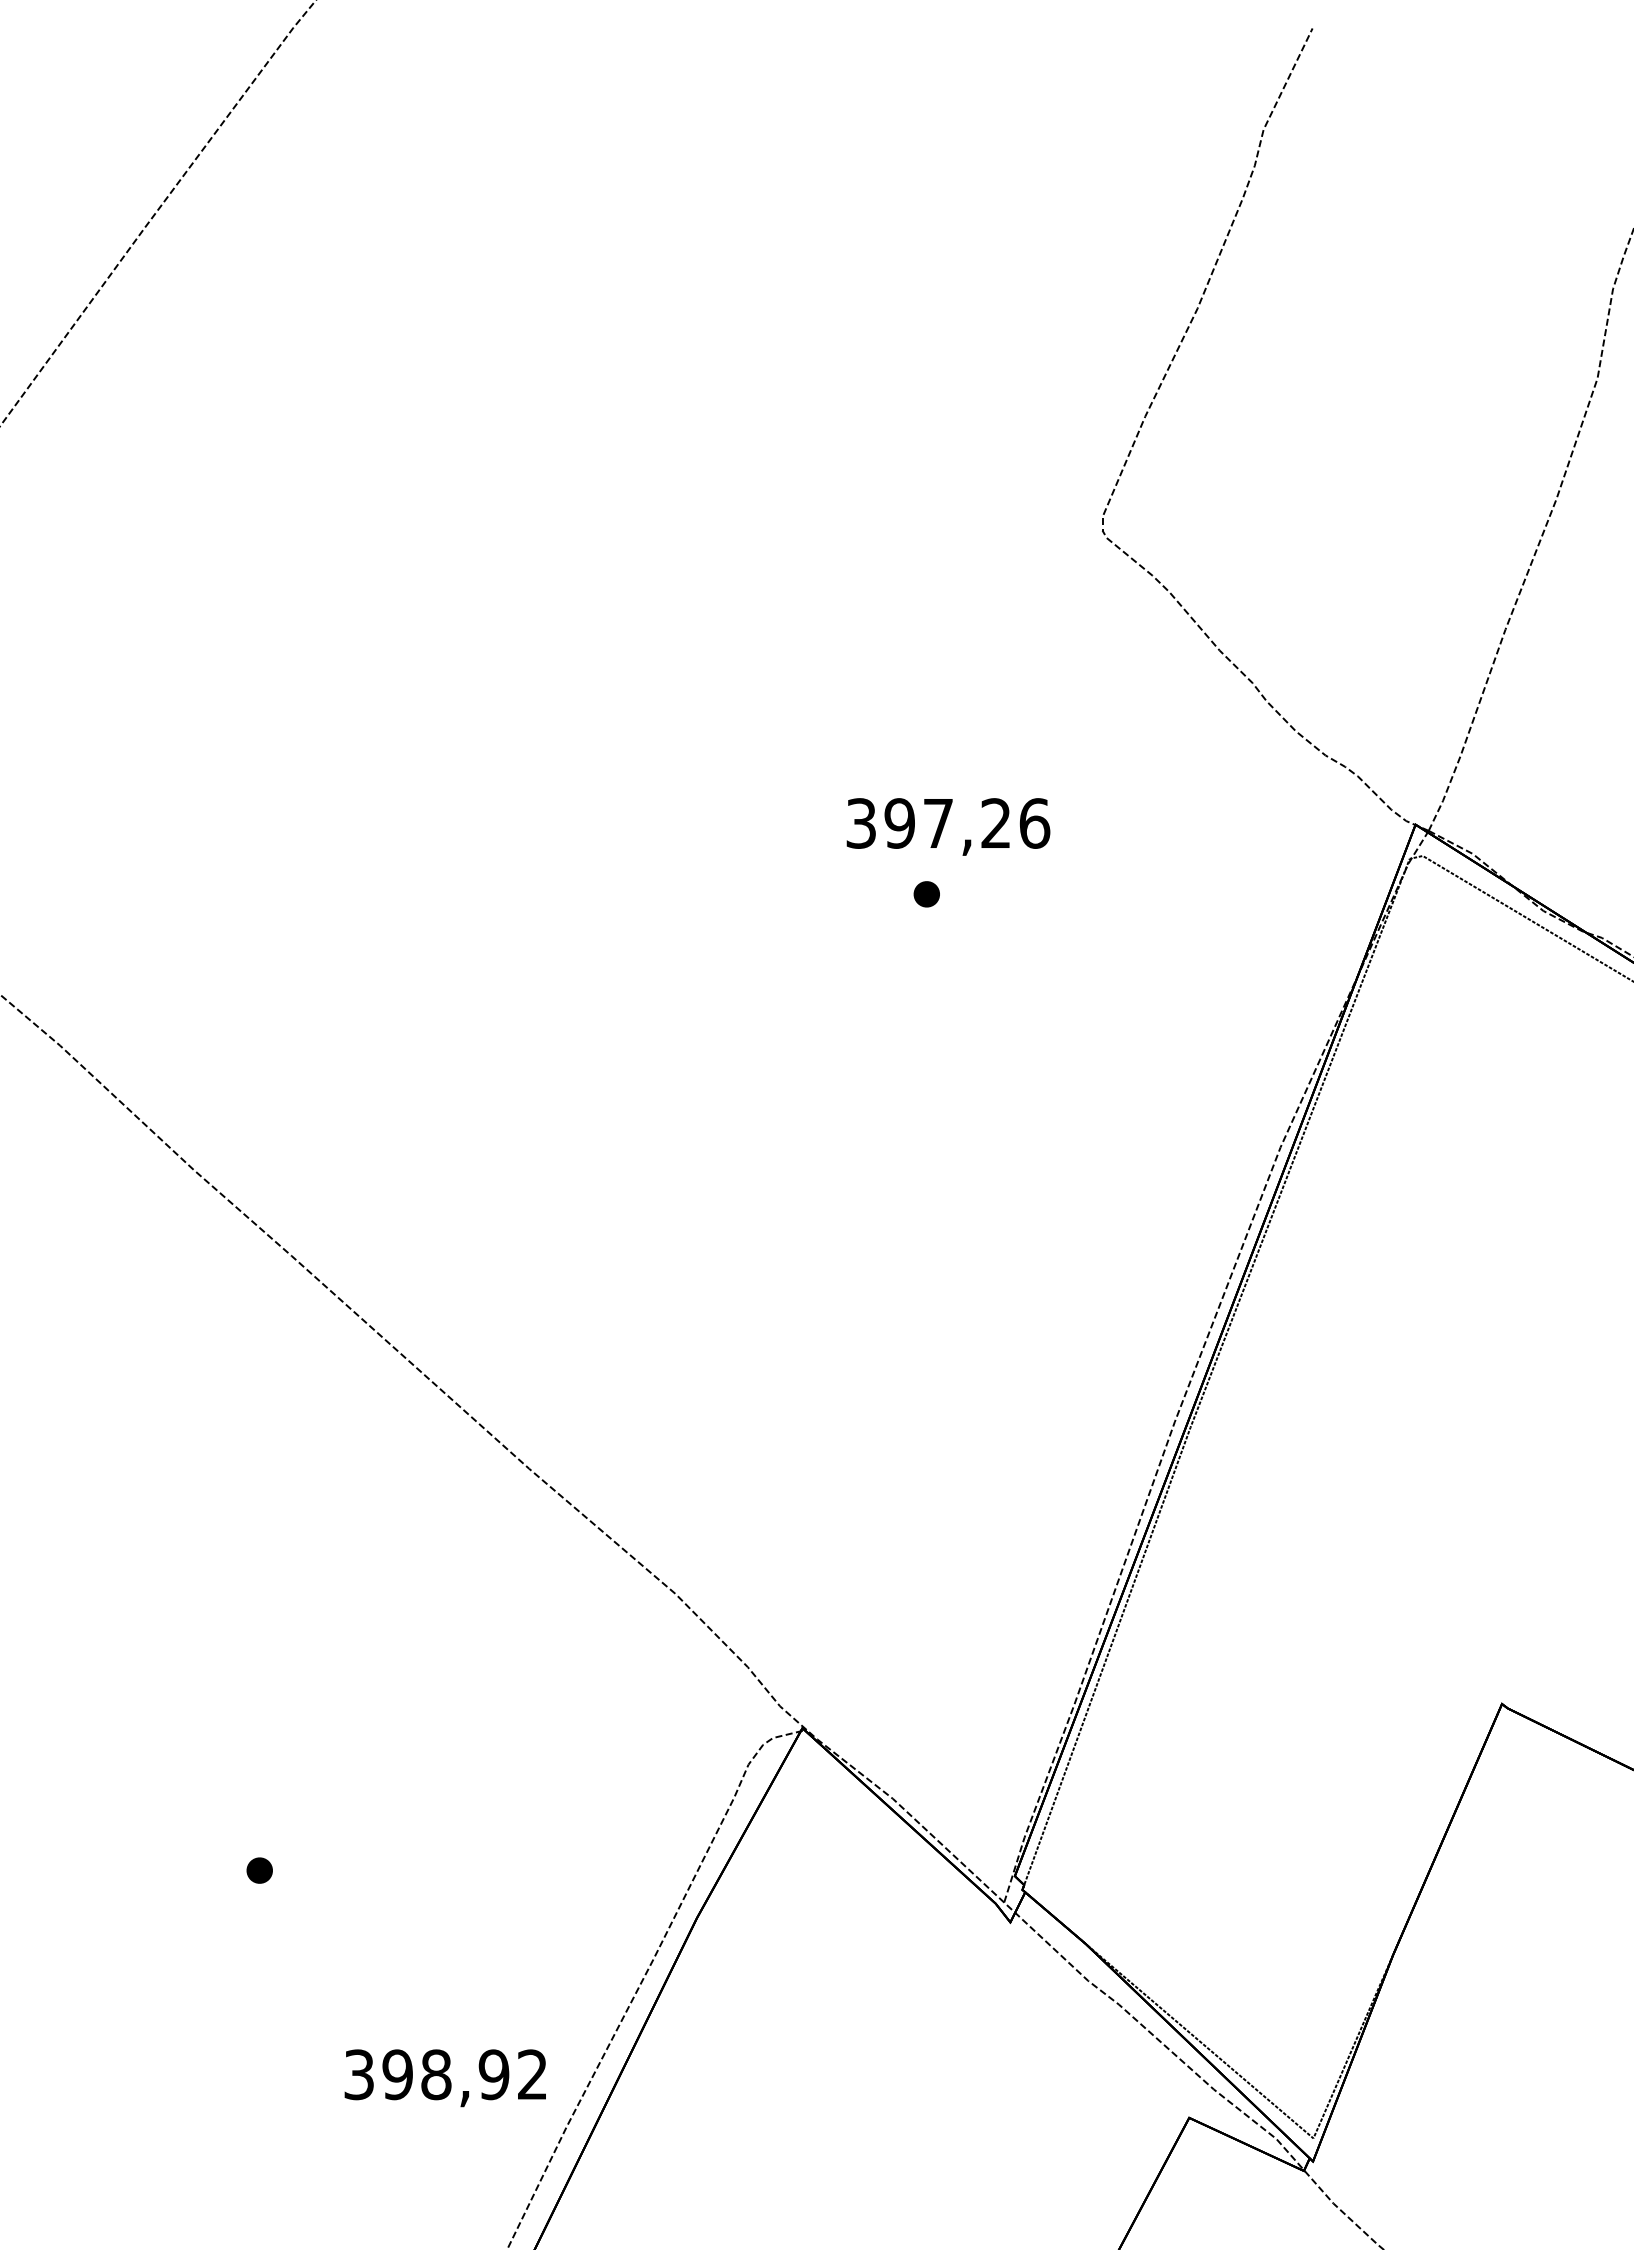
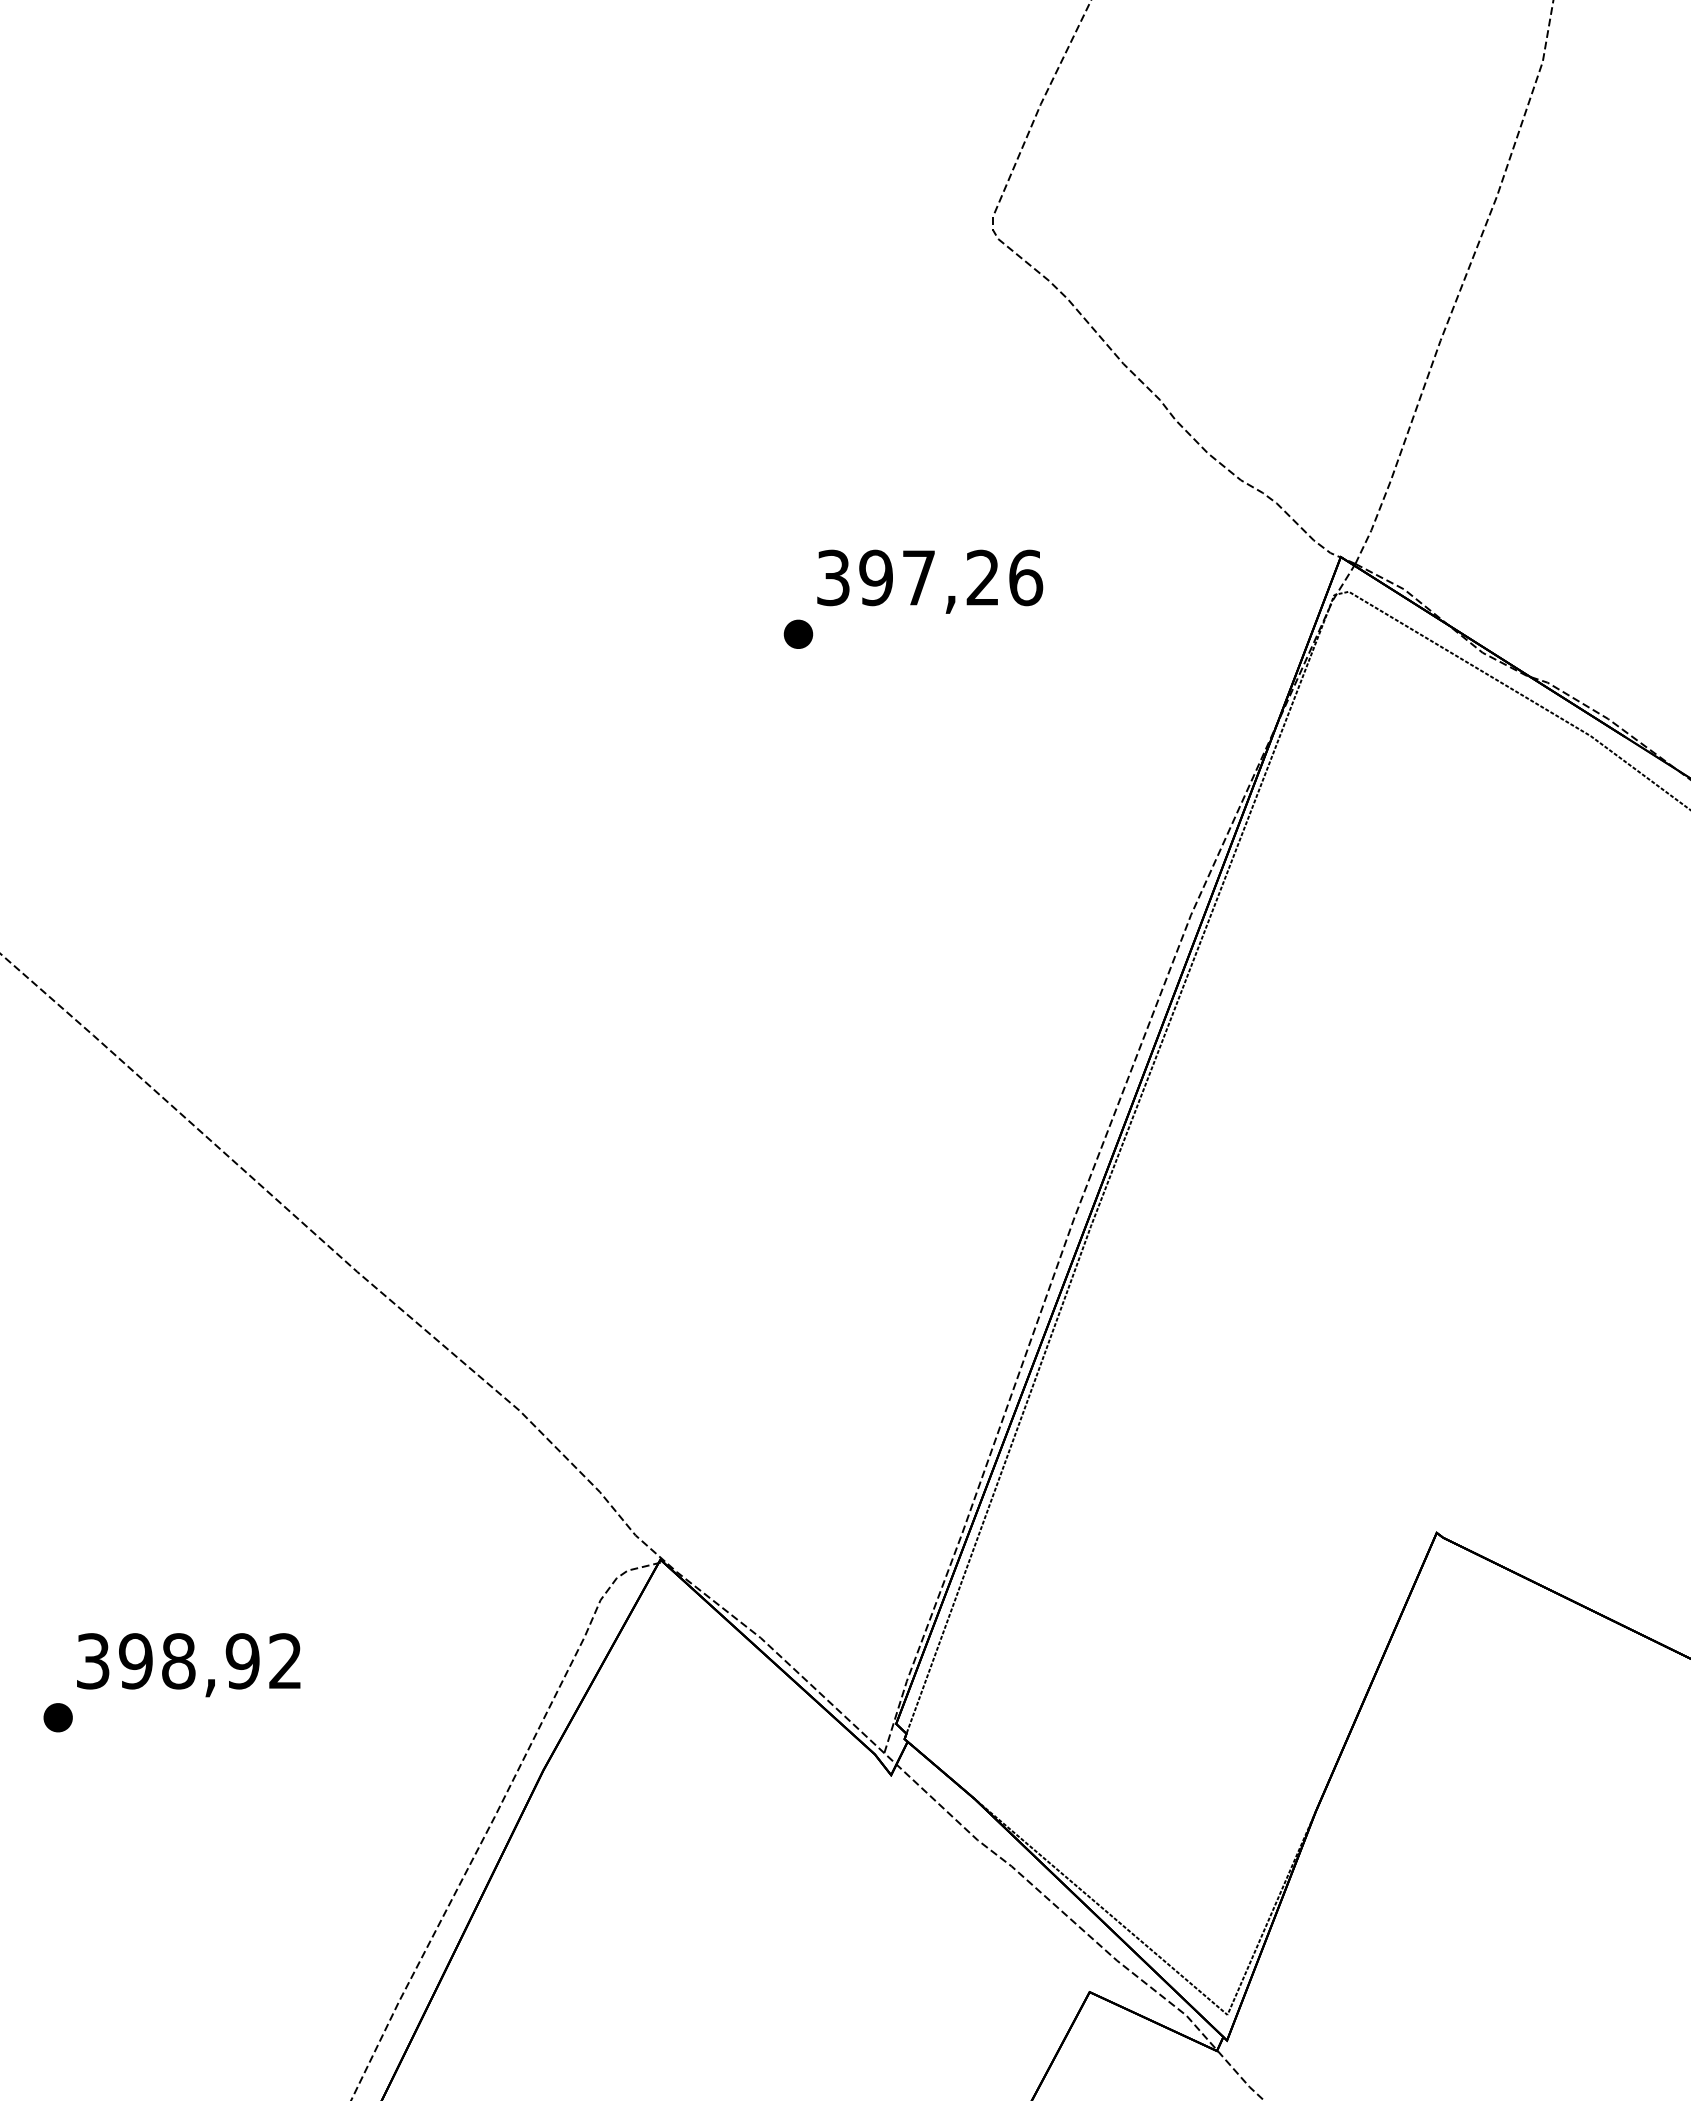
text: (948, 826) -> (930, 581), moved
text: (444, 2078) -> (187, 1665), moved

